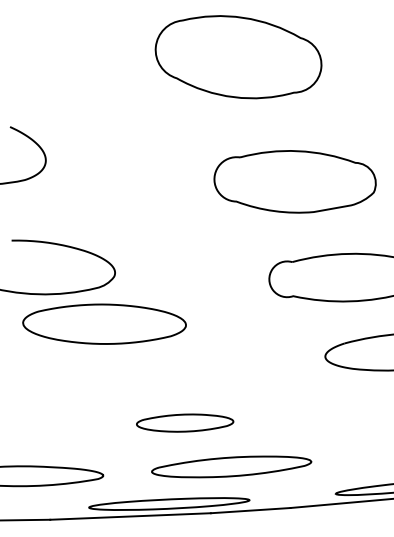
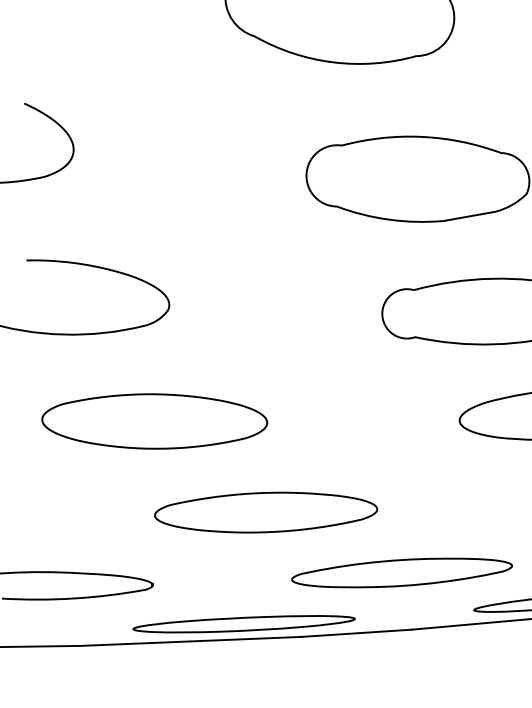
part: (104, 323) -> (154, 420), moved
part: (184, 422) -> (265, 511), size x1.67
part: (231, 466) -> (401, 572), moved

